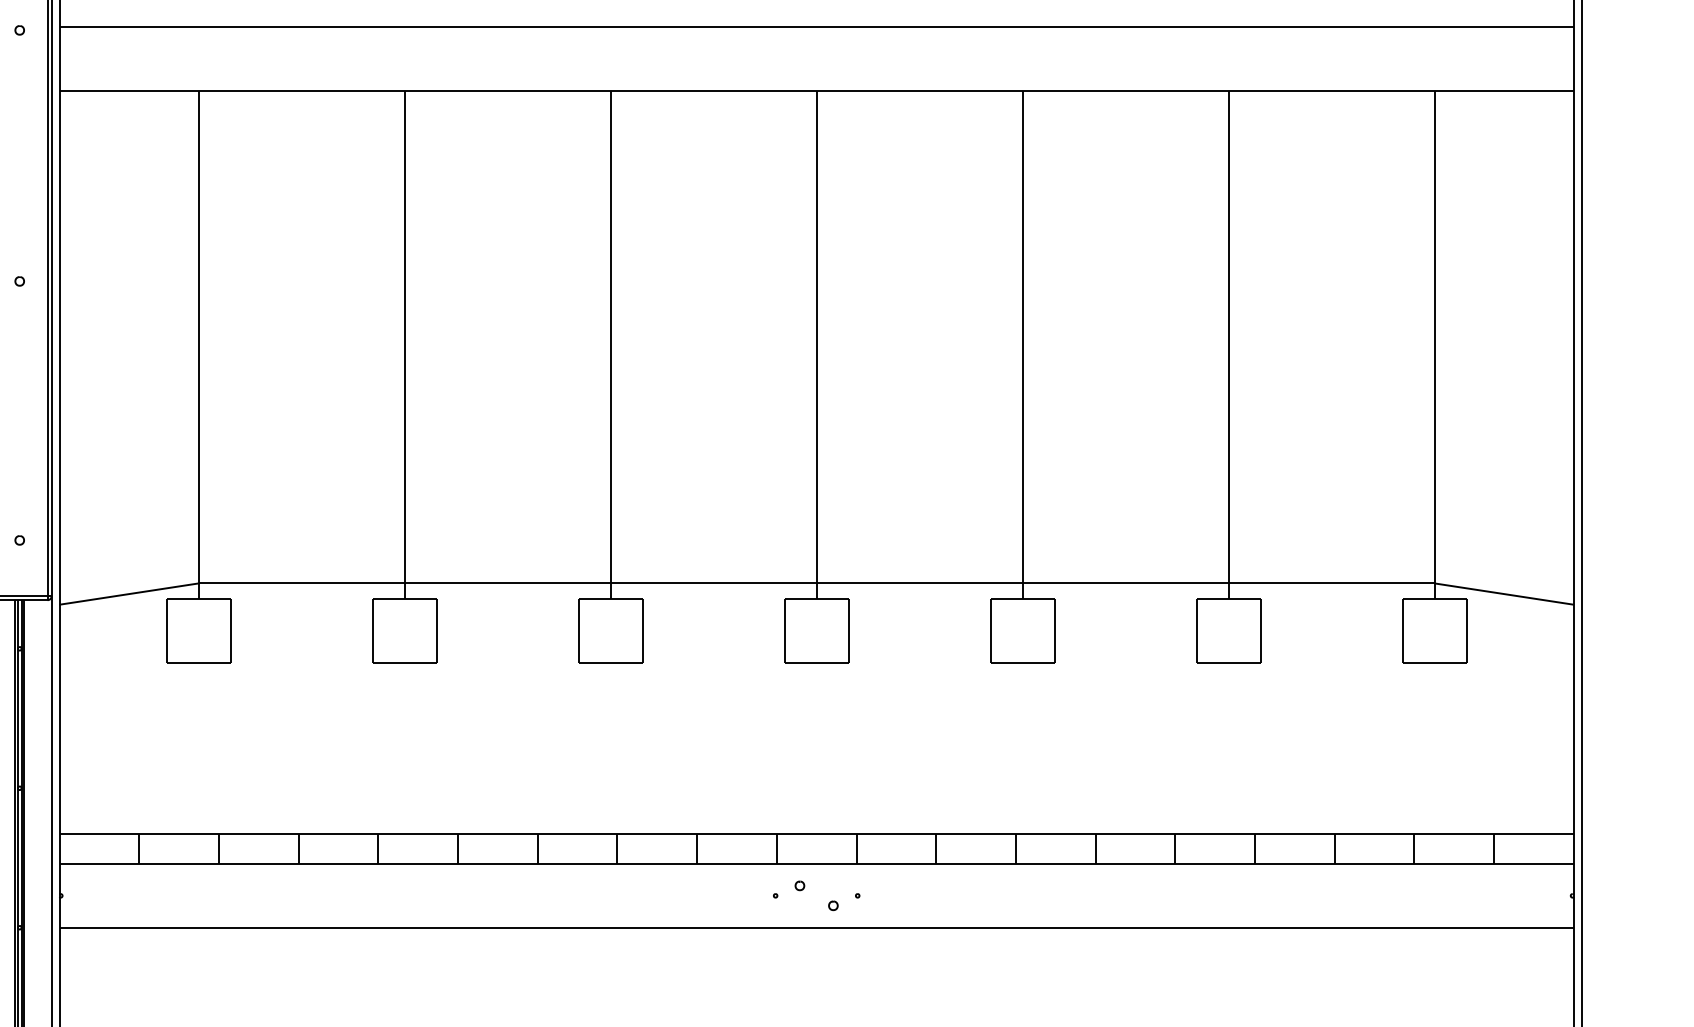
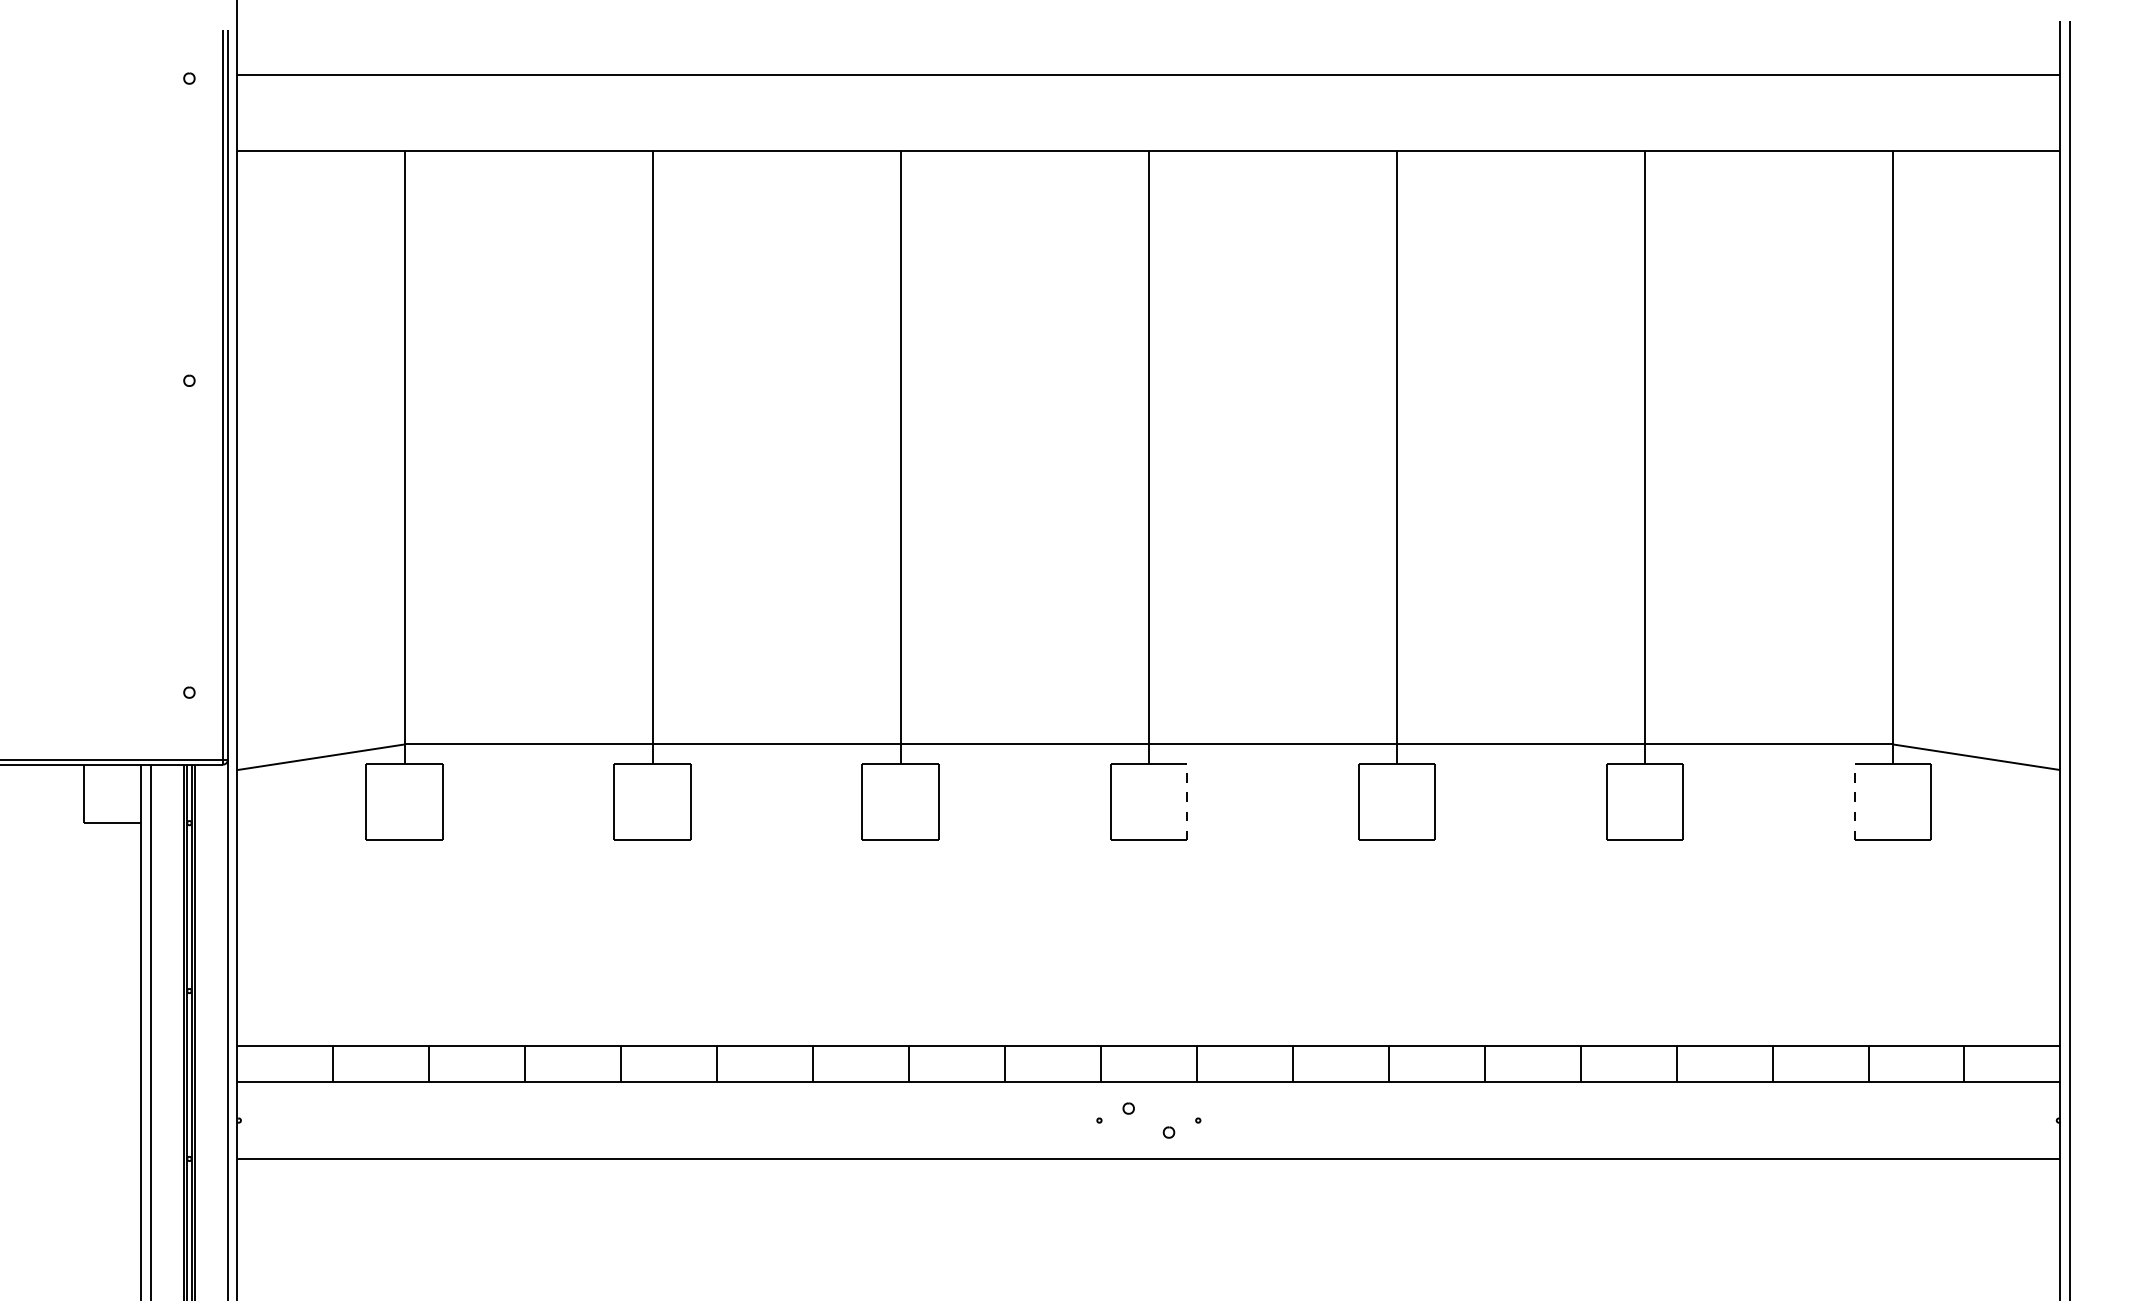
line: (848, 630) -> (1187, 801), solid -> dashed
line: (1402, 630) -> (1854, 801), solid -> dashed

